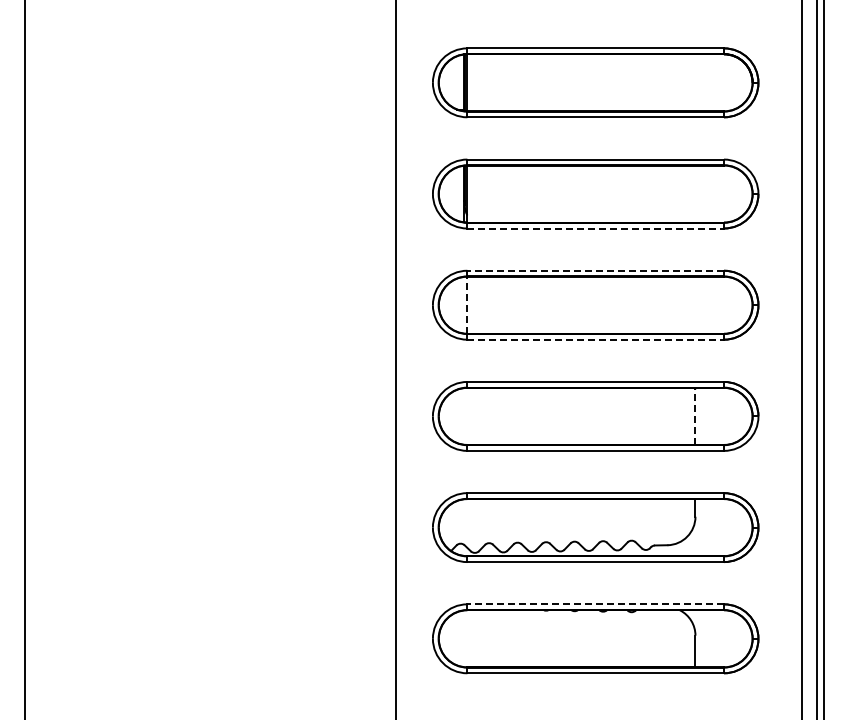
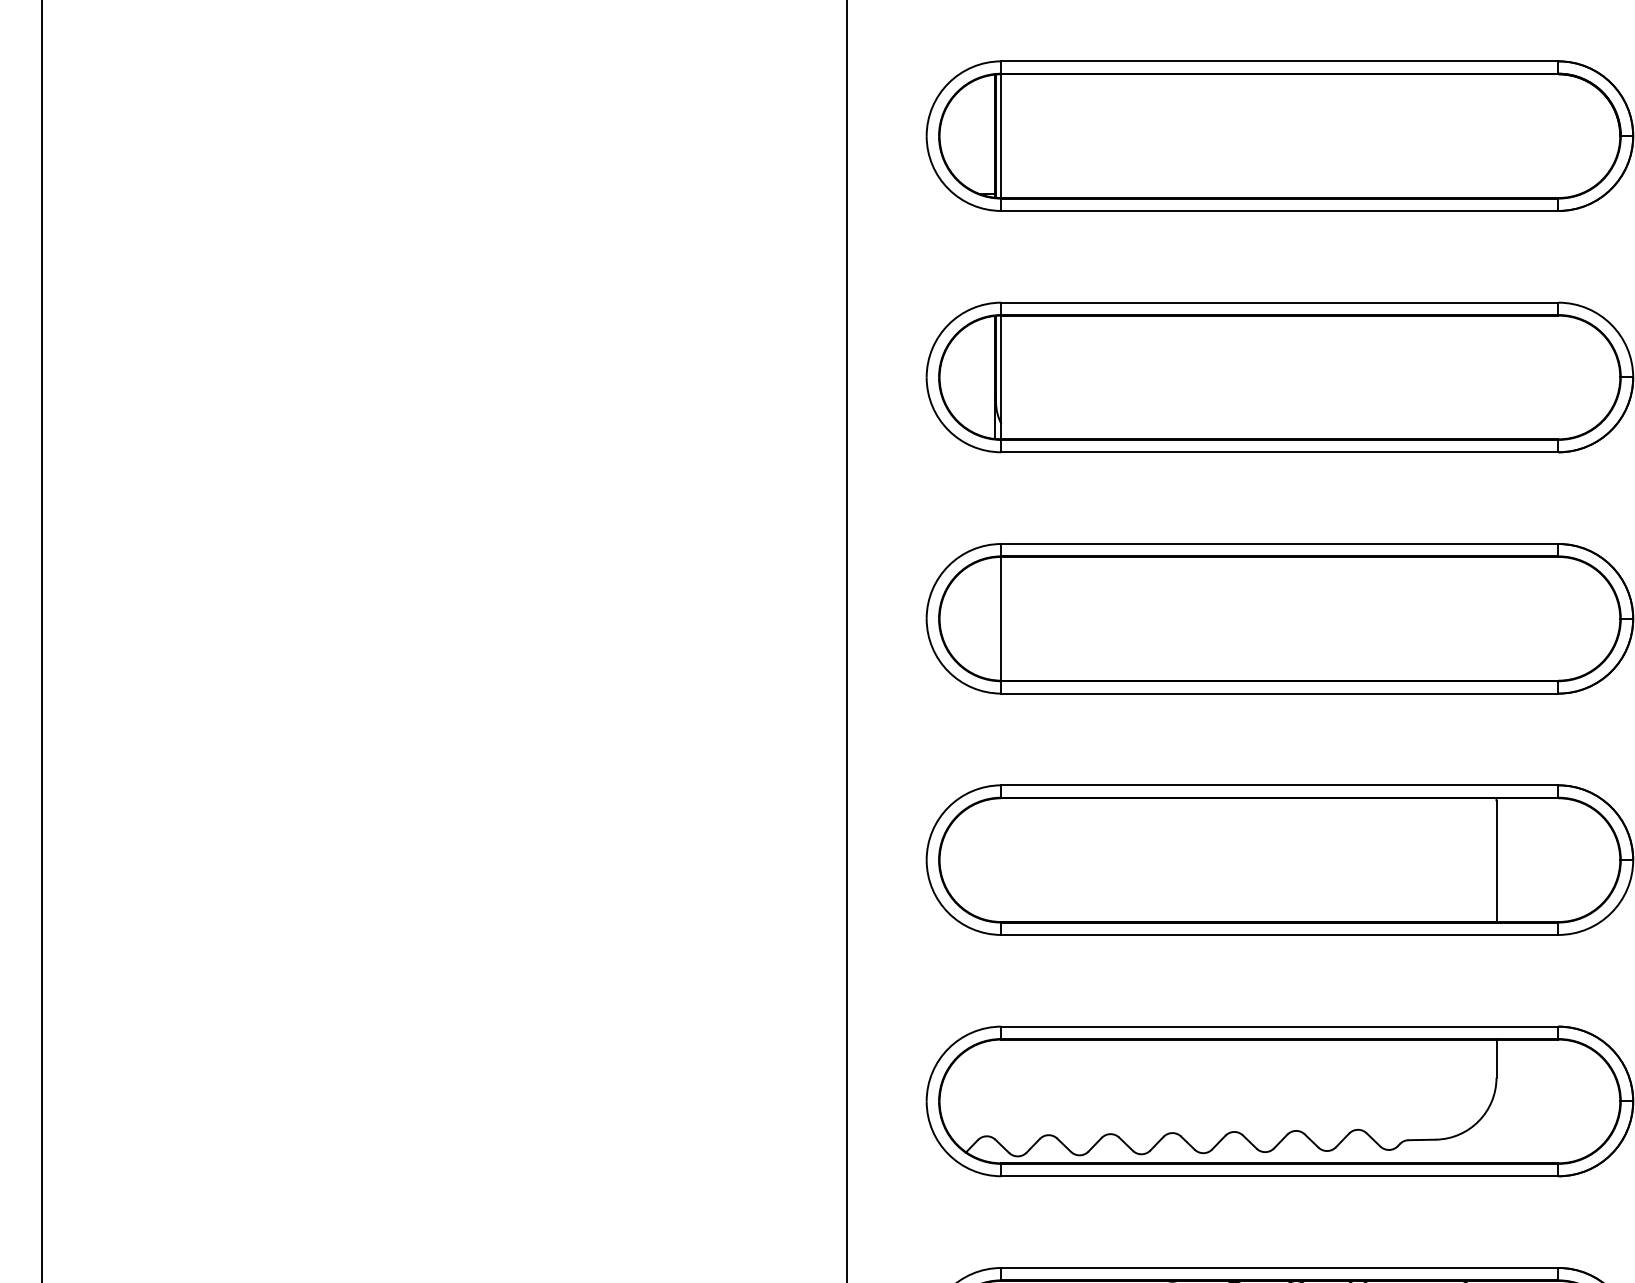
line: (596, 228) -> (1281, 452), dashed -> solid
line: (595, 270) -> (1279, 543), dashed -> solid
line: (467, 305) -> (1001, 619), dashed -> solid
line: (596, 339) -> (1281, 693), dashed -> solid
line: (695, 417) -> (1496, 862), dashed -> solid
line: (595, 604) -> (1279, 1268), dashed -> solid

